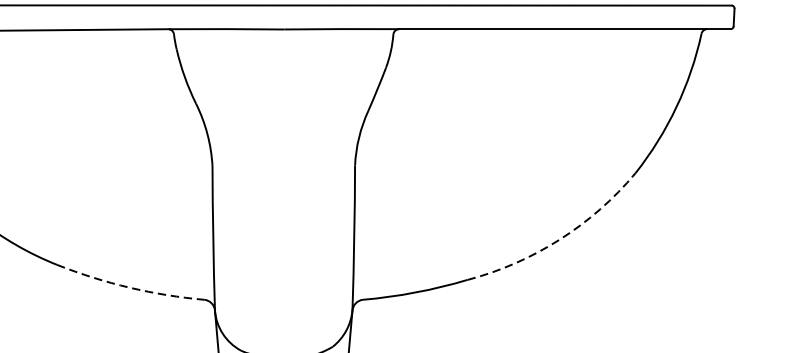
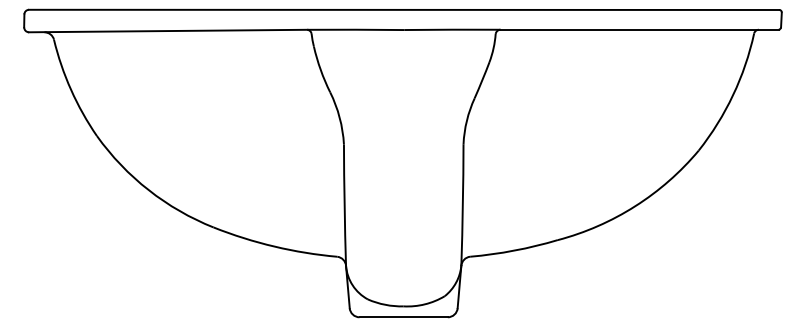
arc: (560, 239) -> (635, 206), dashed -> solid
arc: (129, 287) -> (274, 246), dashed -> solid

